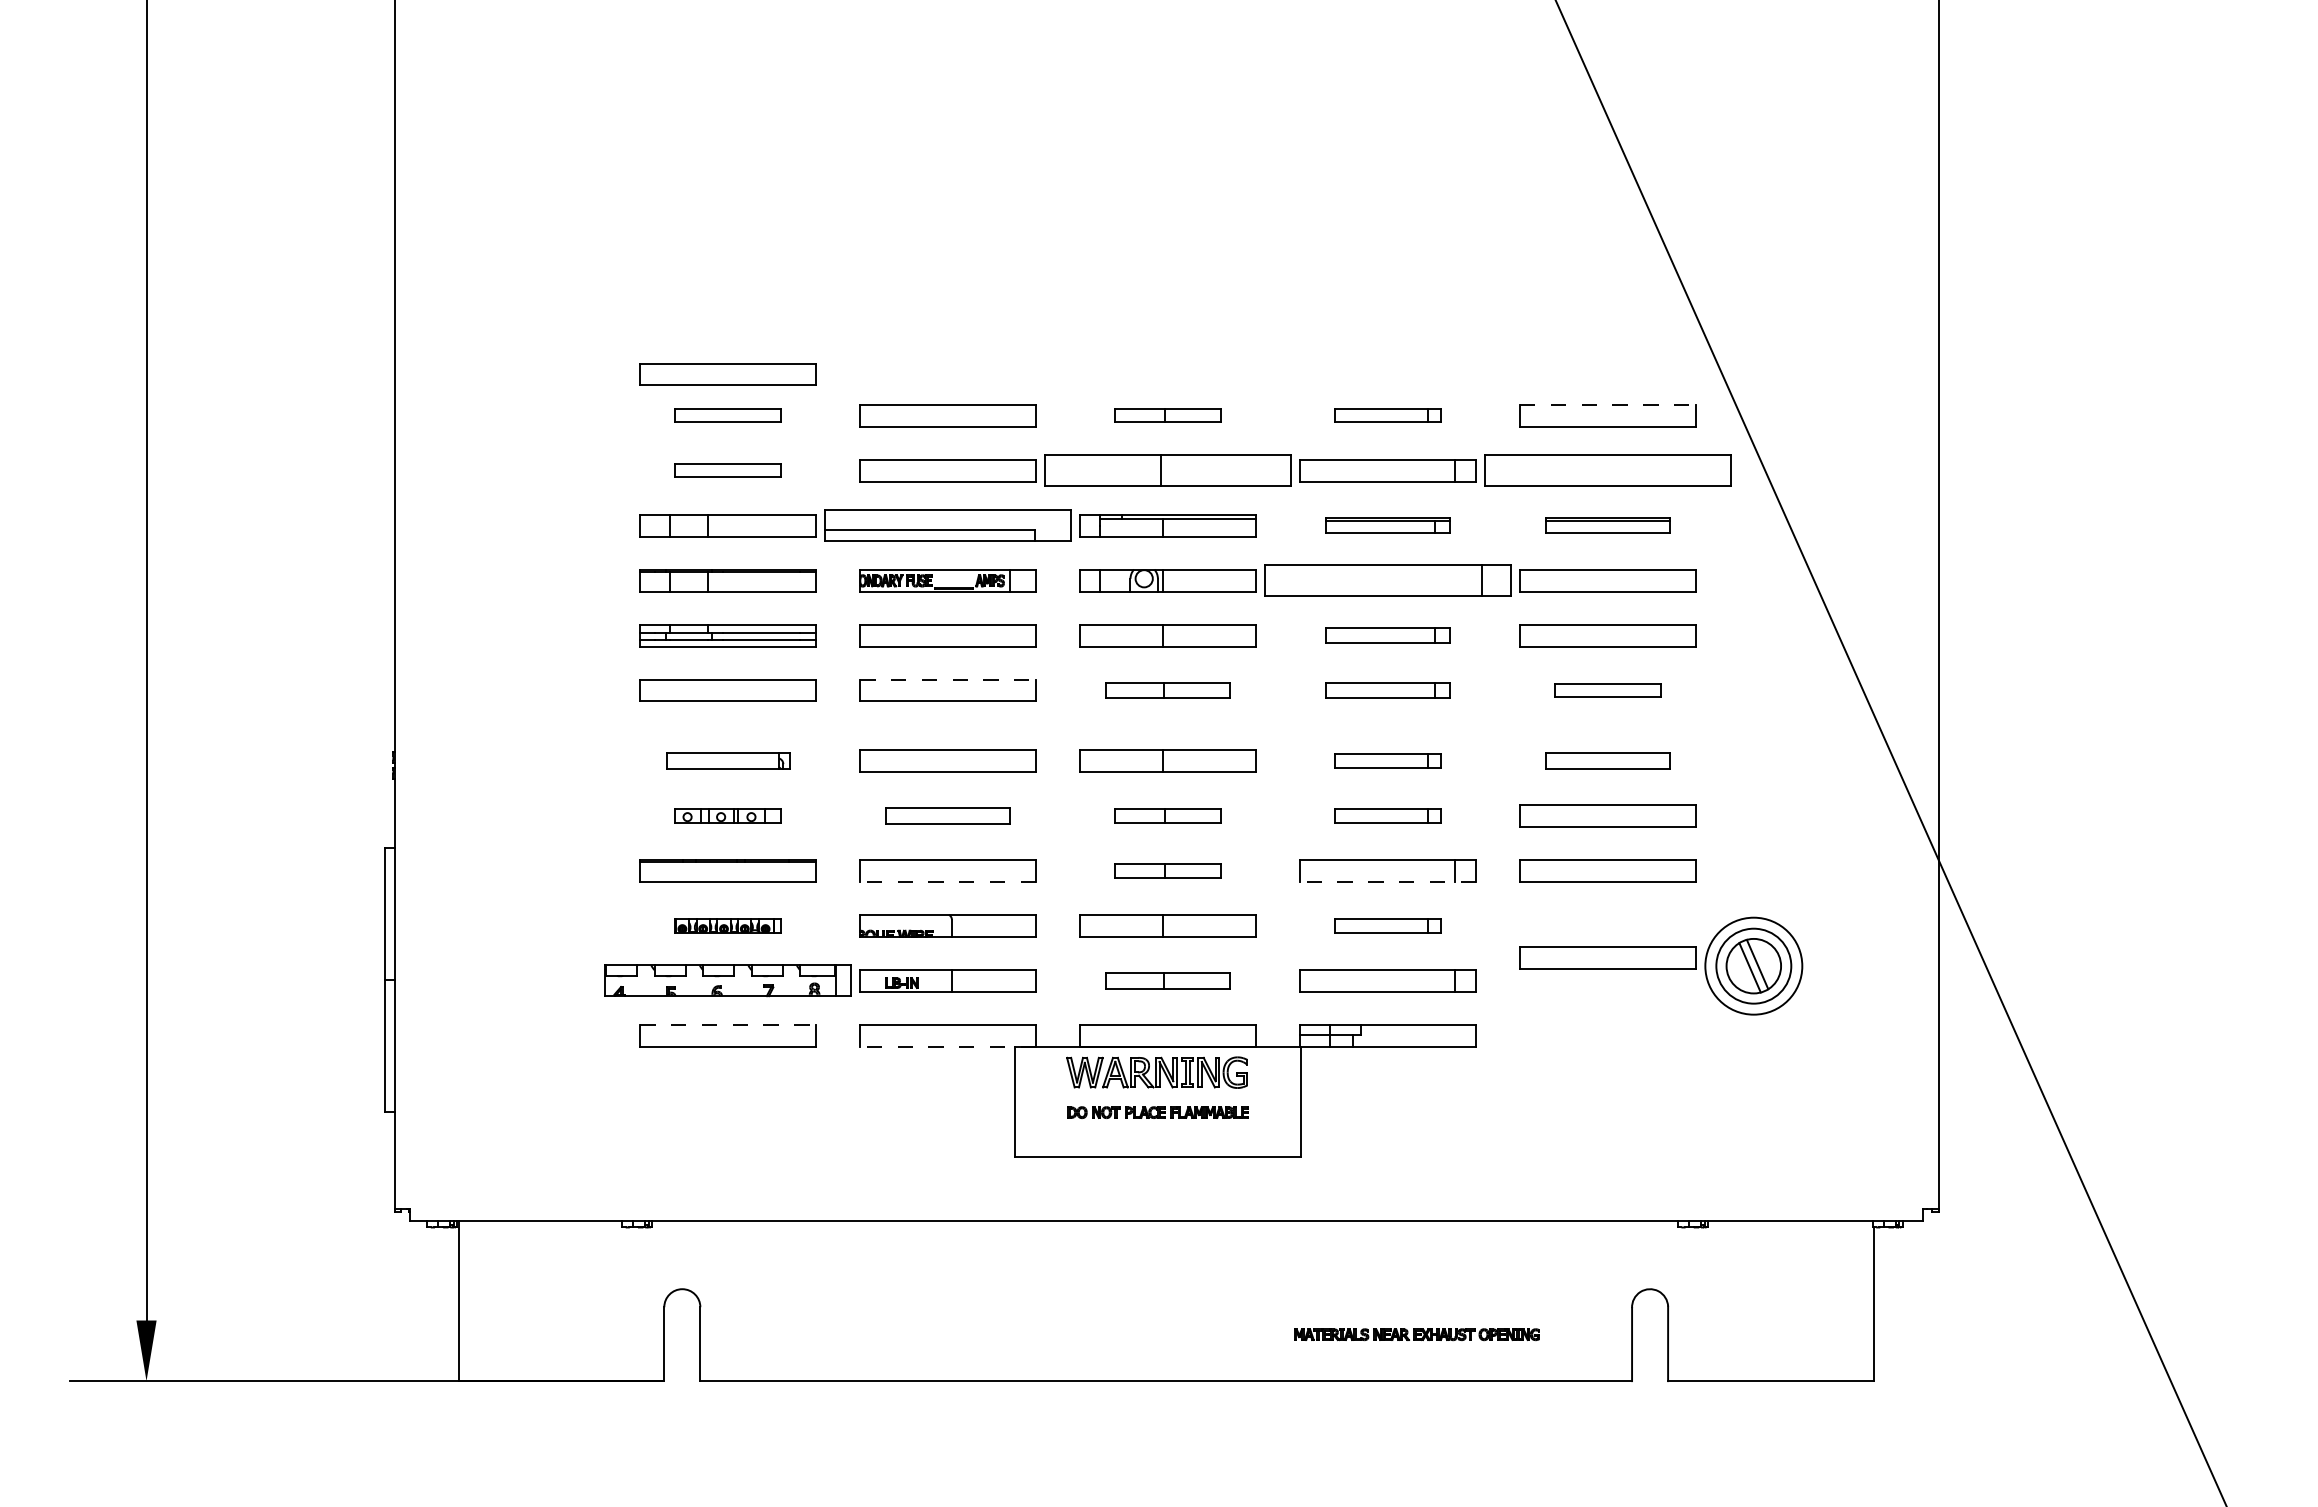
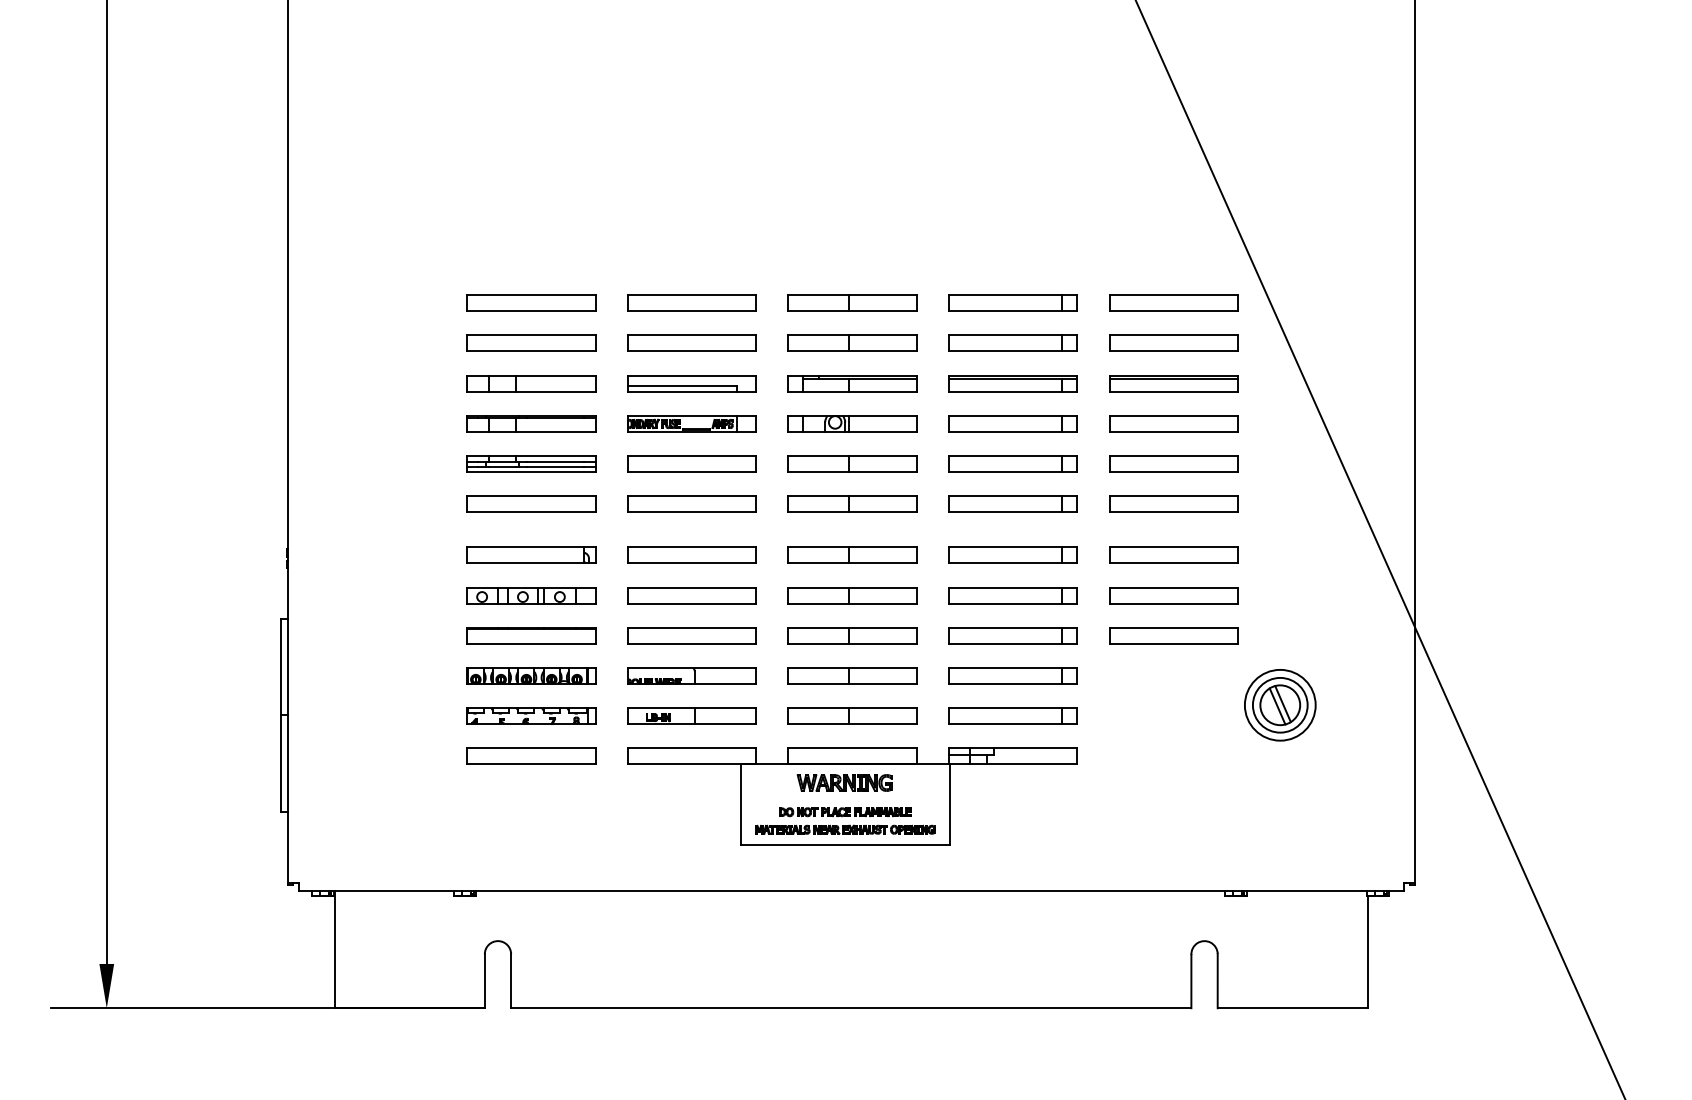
part: (727, 374) -> (530, 273), removed
line: (1607, 404) -> (1173, 295), dashed -> solid
part: (727, 415) -> (530, 303), size x1.67
part: (1167, 415) -> (852, 303), size x1.67
part: (1387, 415) -> (1012, 303), size x1.67
part: (727, 470) -> (530, 343), size x1.67
part: (1167, 470) -> (852, 343), size x0.71
part: (1607, 470) -> (1173, 343), size x0.71
part: (947, 525) -> (691, 383), size x0.71
part: (1387, 525) -> (1012, 383), size x1.43
part: (1607, 525) -> (1173, 383), size x1.43
part: (1387, 580) -> (1012, 423), size x0.71
part: (1387, 635) -> (1012, 463), size x1.43
line: (948, 679) -> (692, 495), dashed -> solid
part: (1167, 690) -> (852, 504), size x1.43
part: (1387, 690) -> (1012, 504), size x1.43
part: (1607, 690) -> (1173, 504), size x1.67
part: (727, 760) -> (530, 555), size x1.43
part: (1387, 760) -> (1012, 555), size x1.67
part: (1607, 760) -> (1173, 555), size x1.43
part: (727, 815) -> (530, 595), size x1.67
part: (947, 815) -> (691, 595), size x1.43
part: (1167, 815) -> (852, 595), size x1.67
part: (1387, 815) -> (1012, 595), size x1.67
part: (1167, 870) -> (852, 635), size x1.67
line: (948, 881) -> (692, 643), dashed -> solid
line: (1387, 881) -> (1012, 643), dashed -> solid
part: (727, 925) -> (530, 675), size x1.67
part: (1387, 925) -> (1012, 675), size x1.67
part: (1607, 957) -> (1173, 698), removed
part: (727, 980) -> (530, 715), size x0.71
part: (1167, 980) -> (852, 715), size x1.43
line: (728, 1024) -> (531, 747), dashed -> solid
line: (948, 1046) -> (692, 763), dashed -> solid
part: (1157, 1072) -> (844, 782), size x0.71
part: (1416, 1334) -> (844, 829), moved

